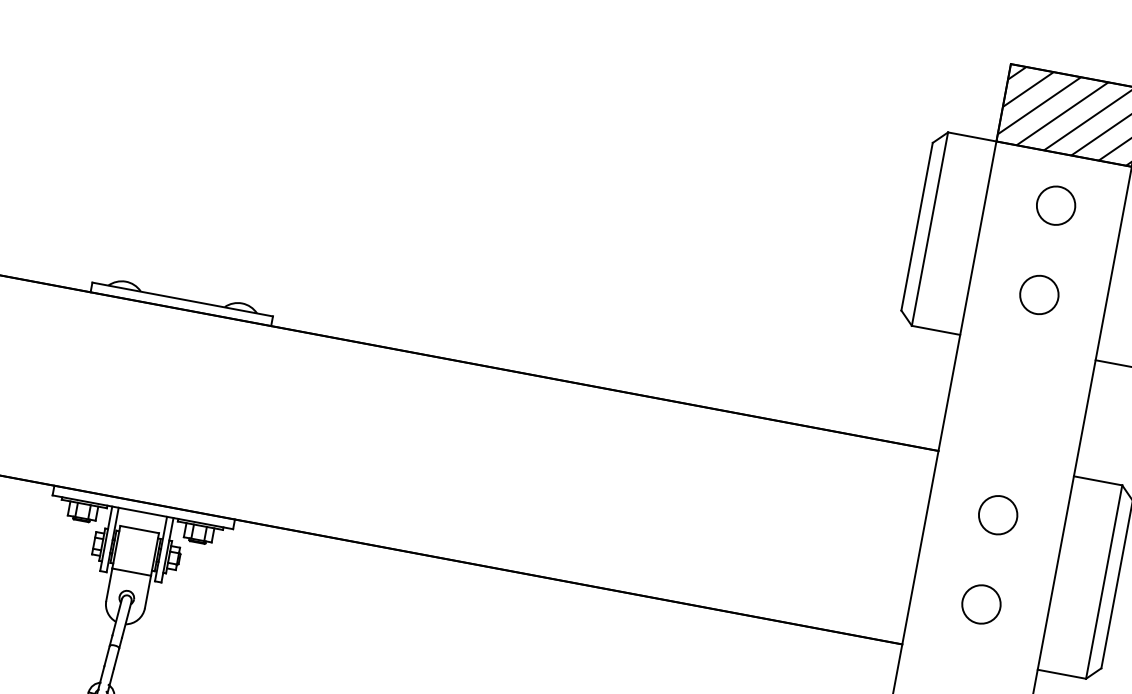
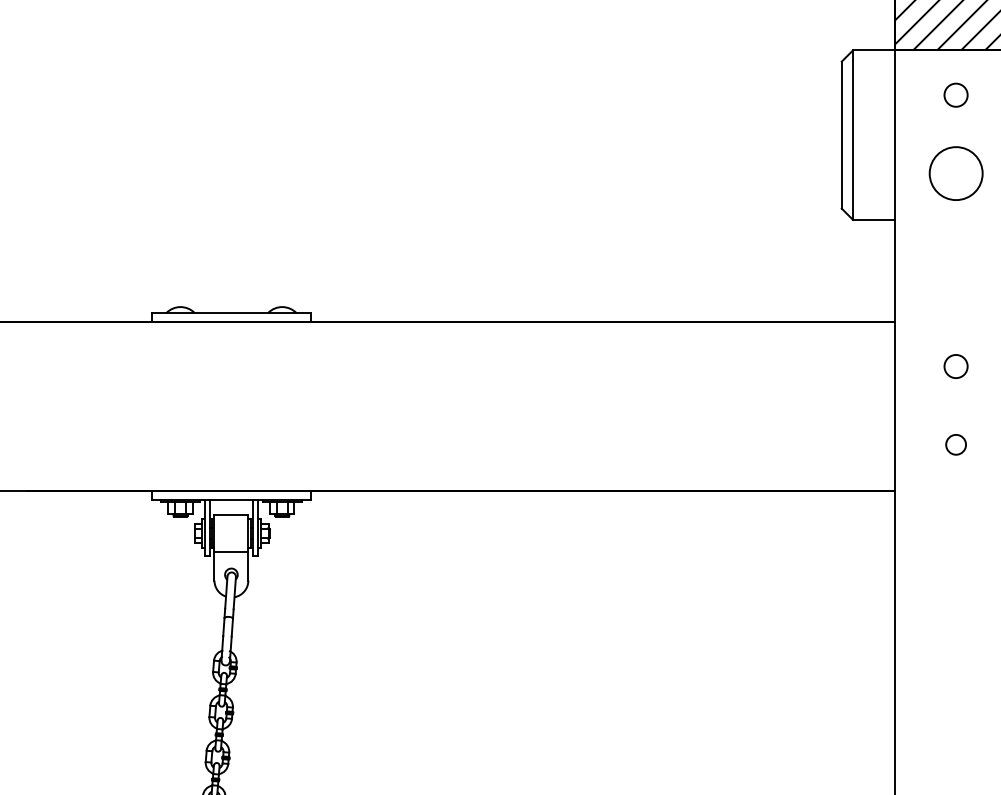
circle: (1055, 204) -> (955, 94), size x0.7
circle: (1038, 294) -> (955, 173), size x1.6
circle: (997, 514) -> (955, 366), size x0.7
circle: (980, 603) -> (955, 444), size x0.6

